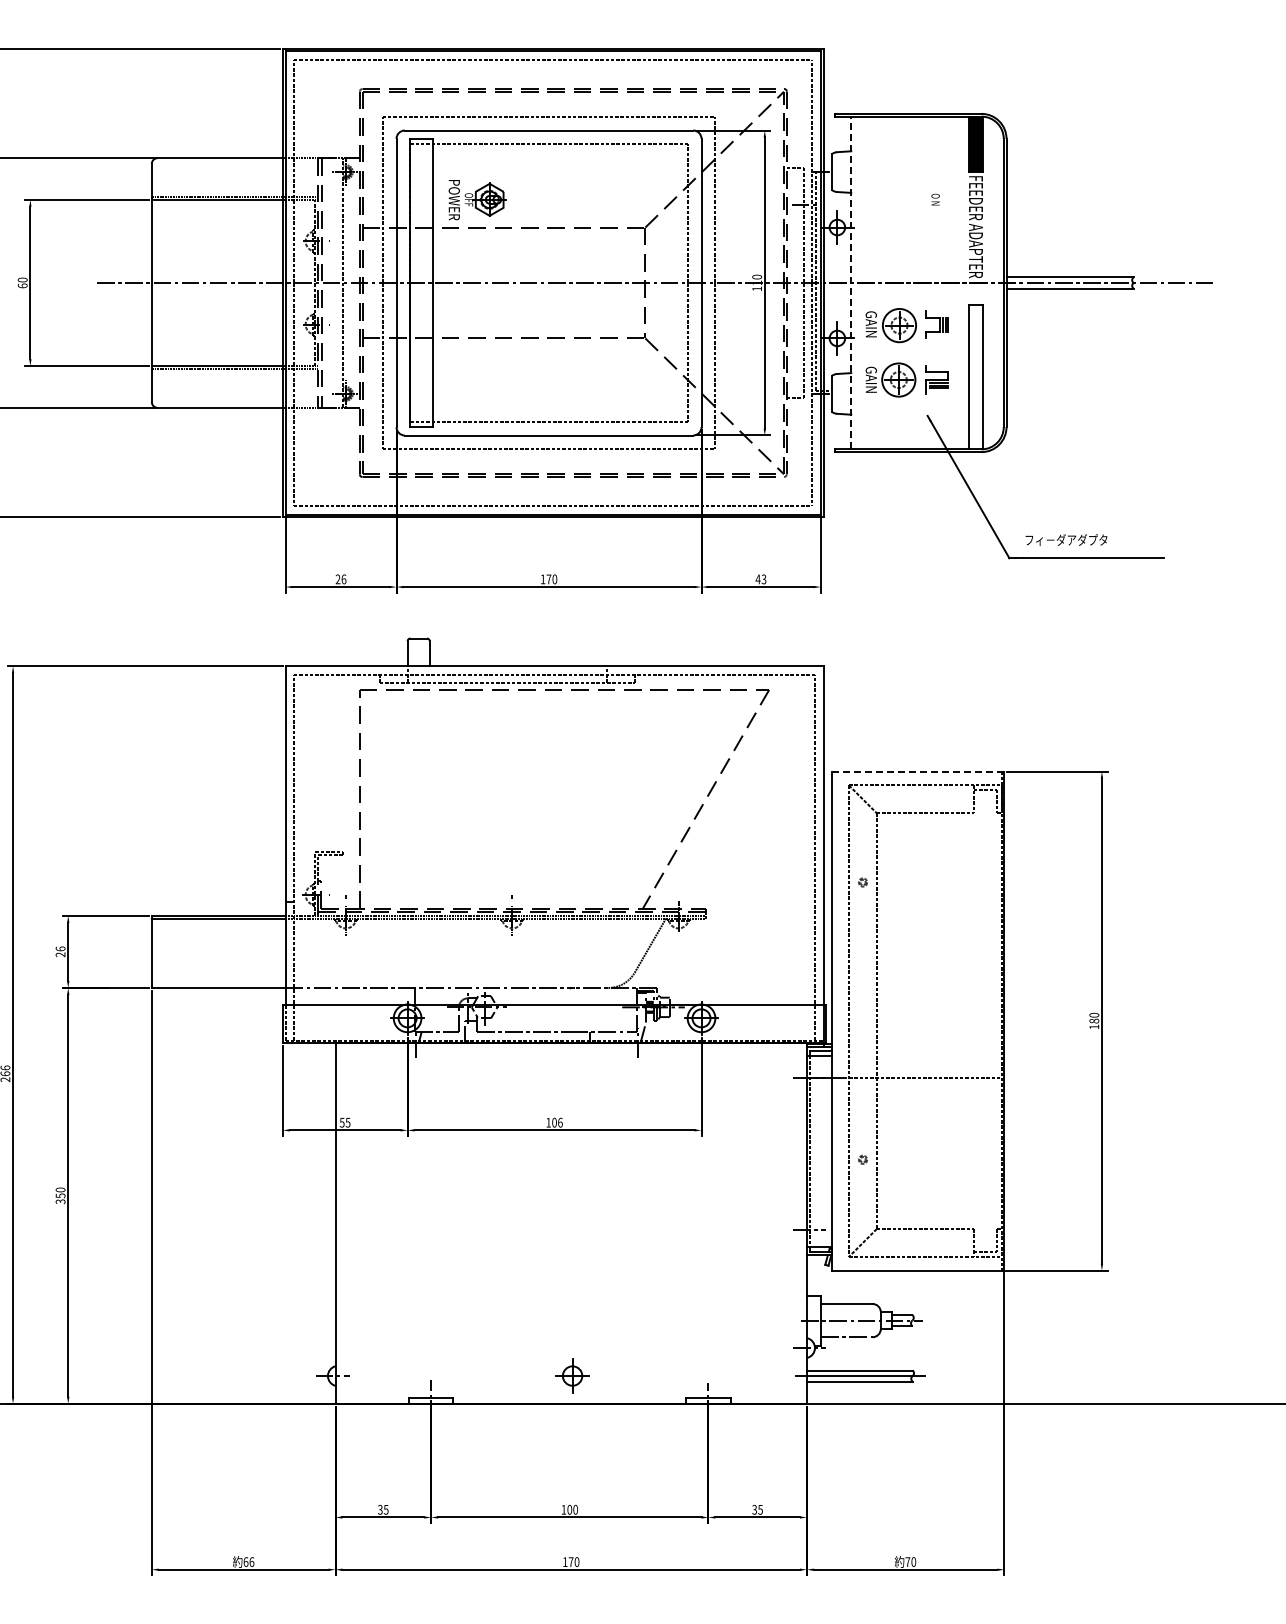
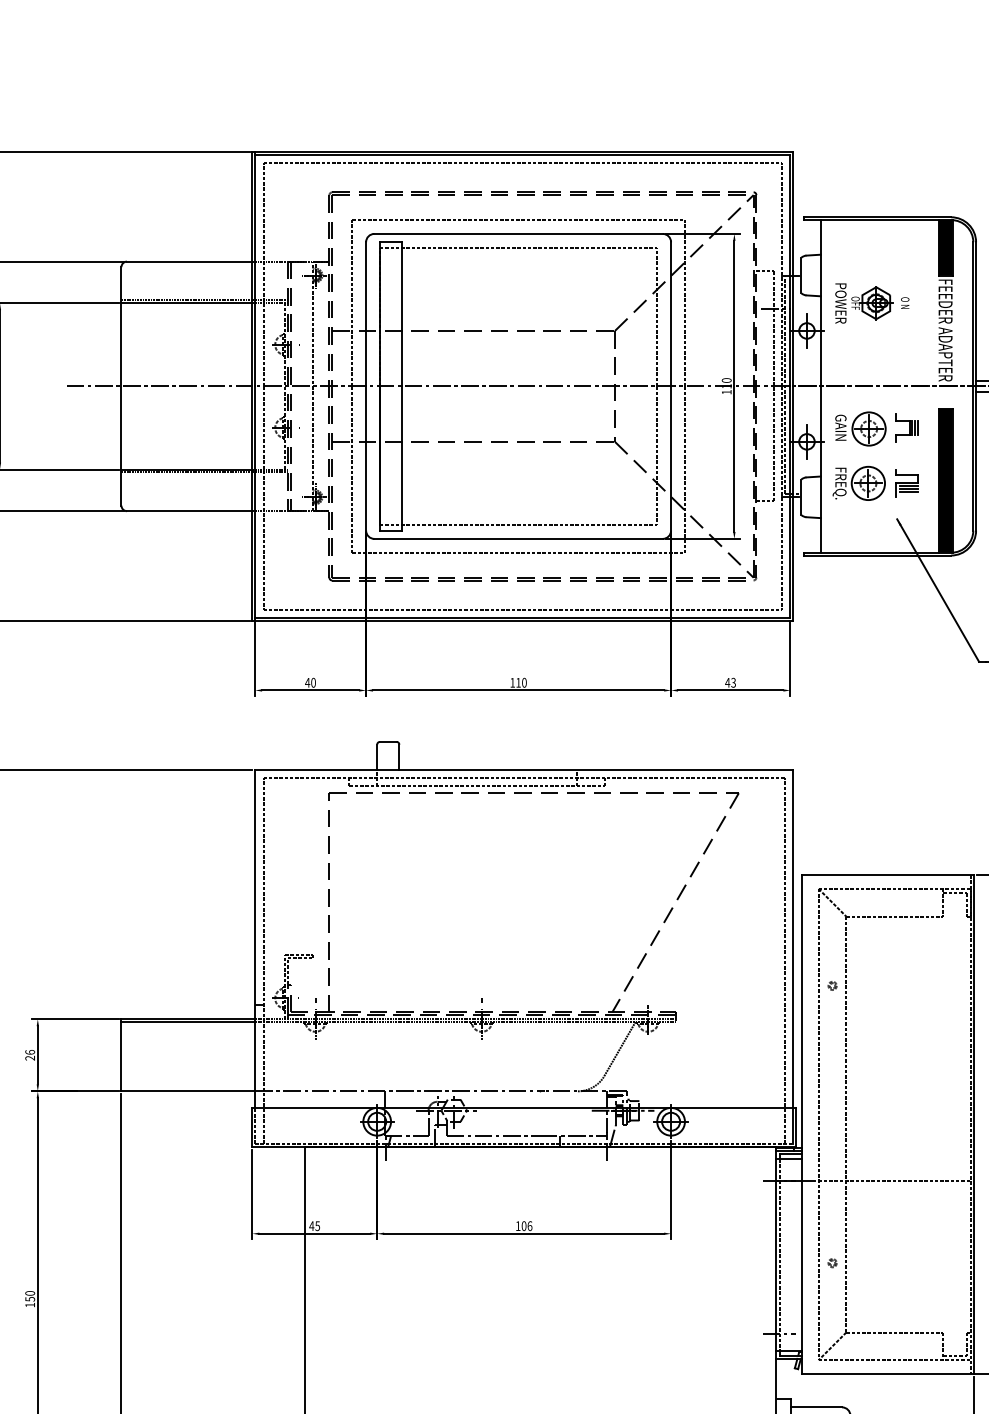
part: (477, 200) -> (864, 303), moved
line: (851, 282) -> (821, 385), dashed -> solid
fill: (975, 377) -> (945, 480), added
text: (869, 379) -> (839, 482), GAIN -> FREQ.
text: (340, 579) -> (310, 682), 26 -> 40
text: (548, 579) -> (518, 682), 170 -> 110
line: (918, 771) -> (888, 874), dashed -> solid
text: (341, 1122) -> (311, 1225), 55 -> 45
text: (60, 1201) -> (30, 1304), 350 -> 150

